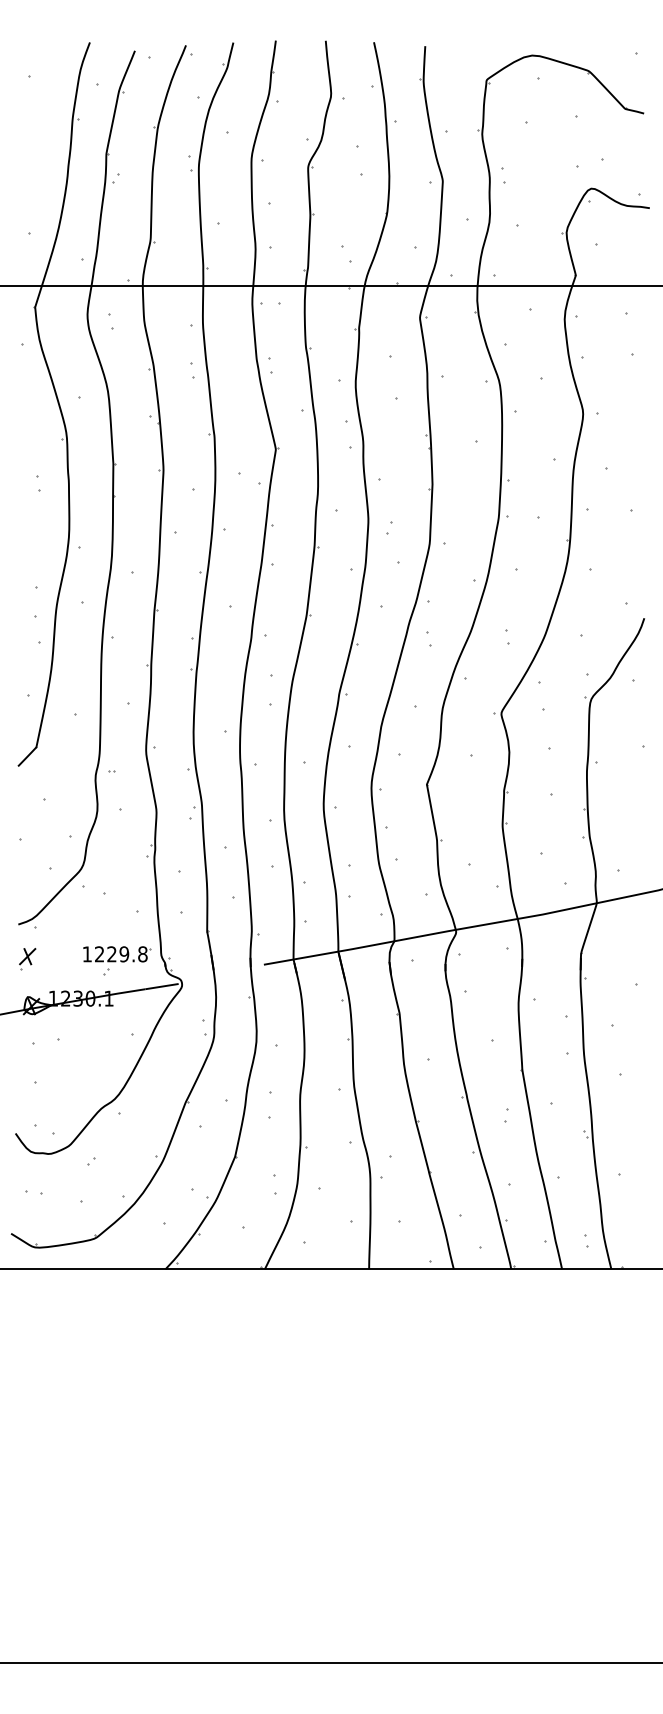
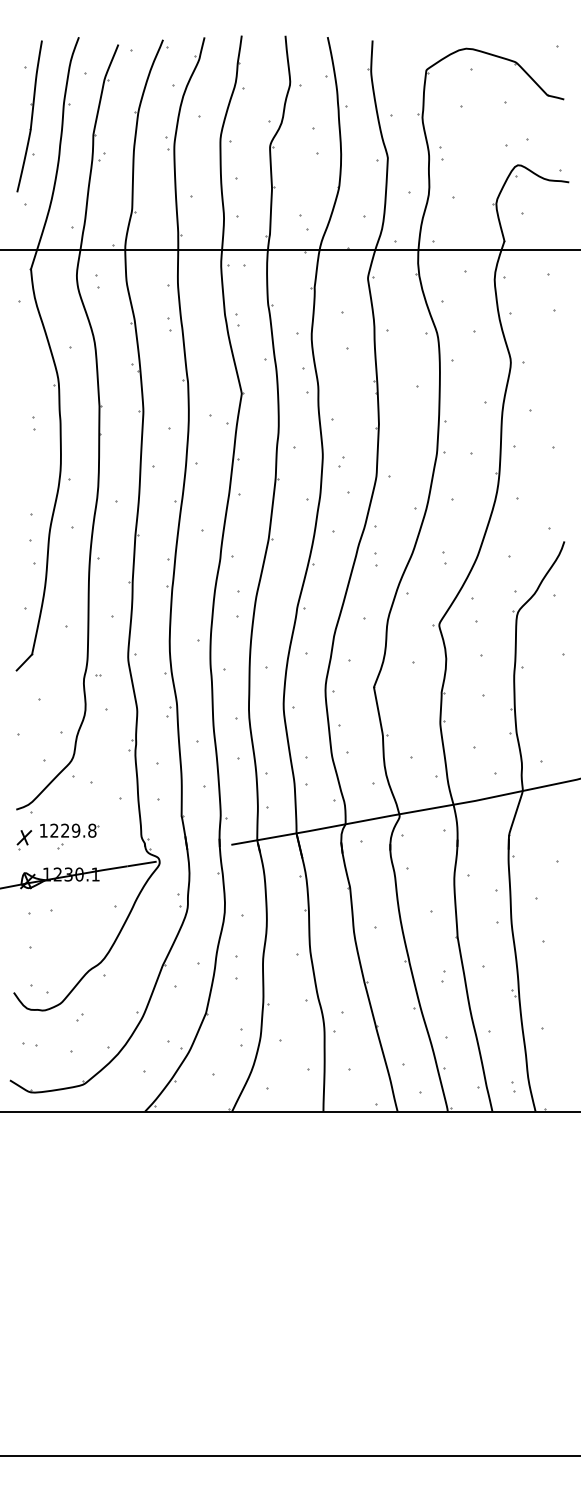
part: (33, 132) -> (29, 116), added
part: (116, 960) -> (69, 836), moved

